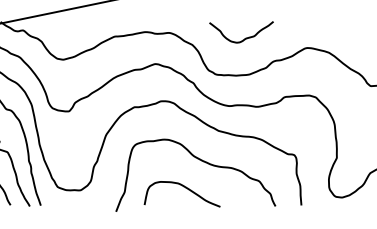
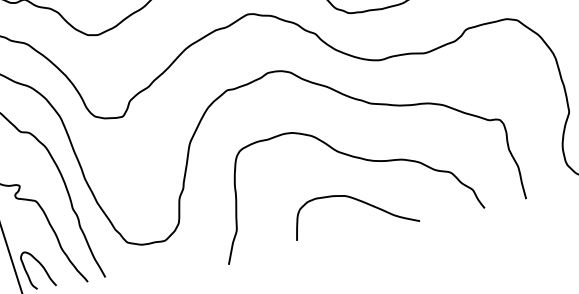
curve: (185, 188) -> (358, 201), moved

